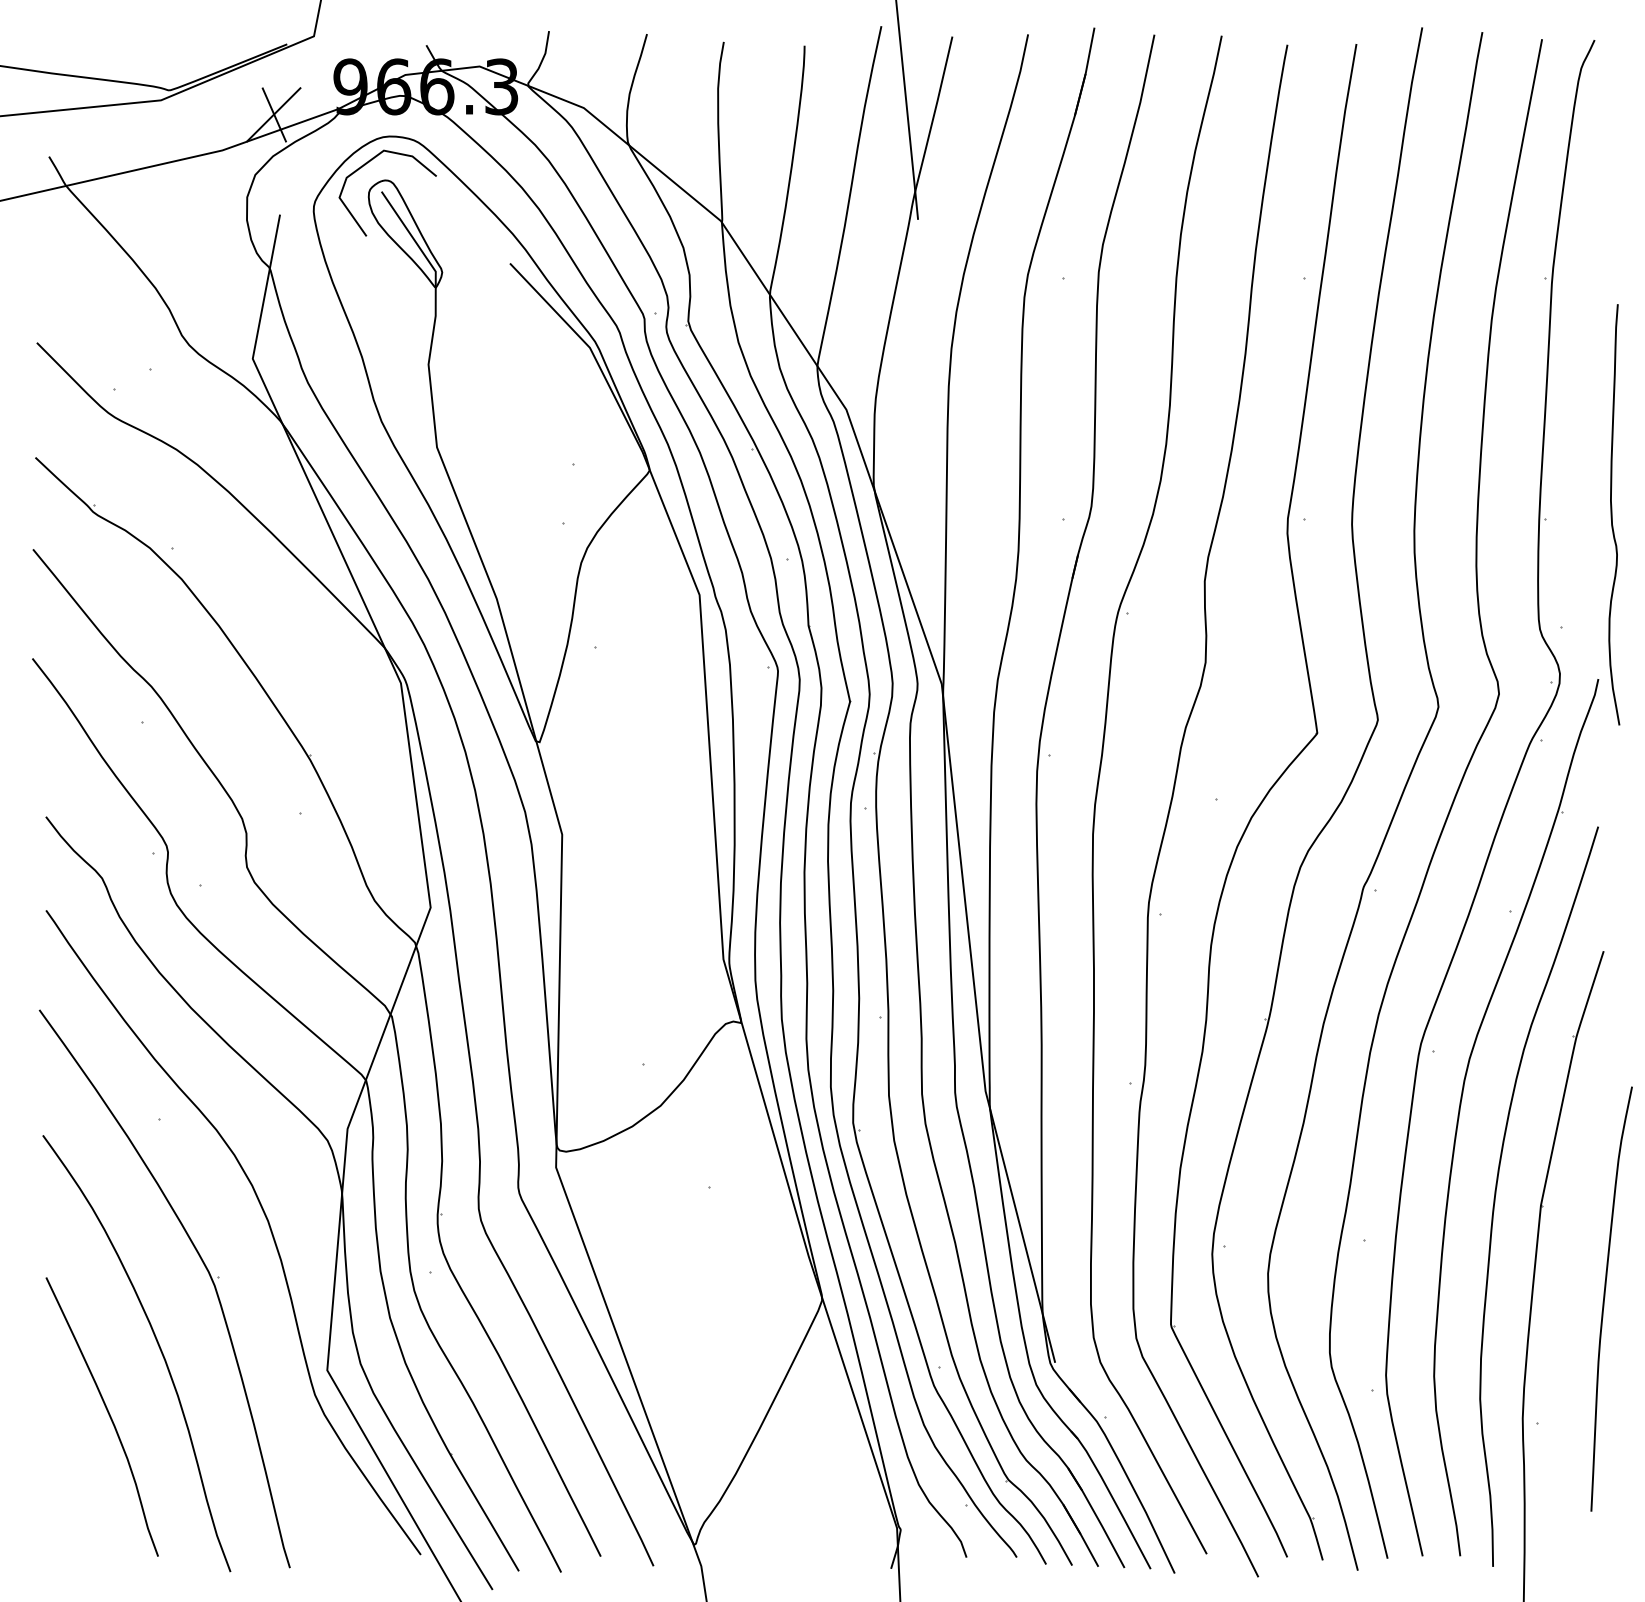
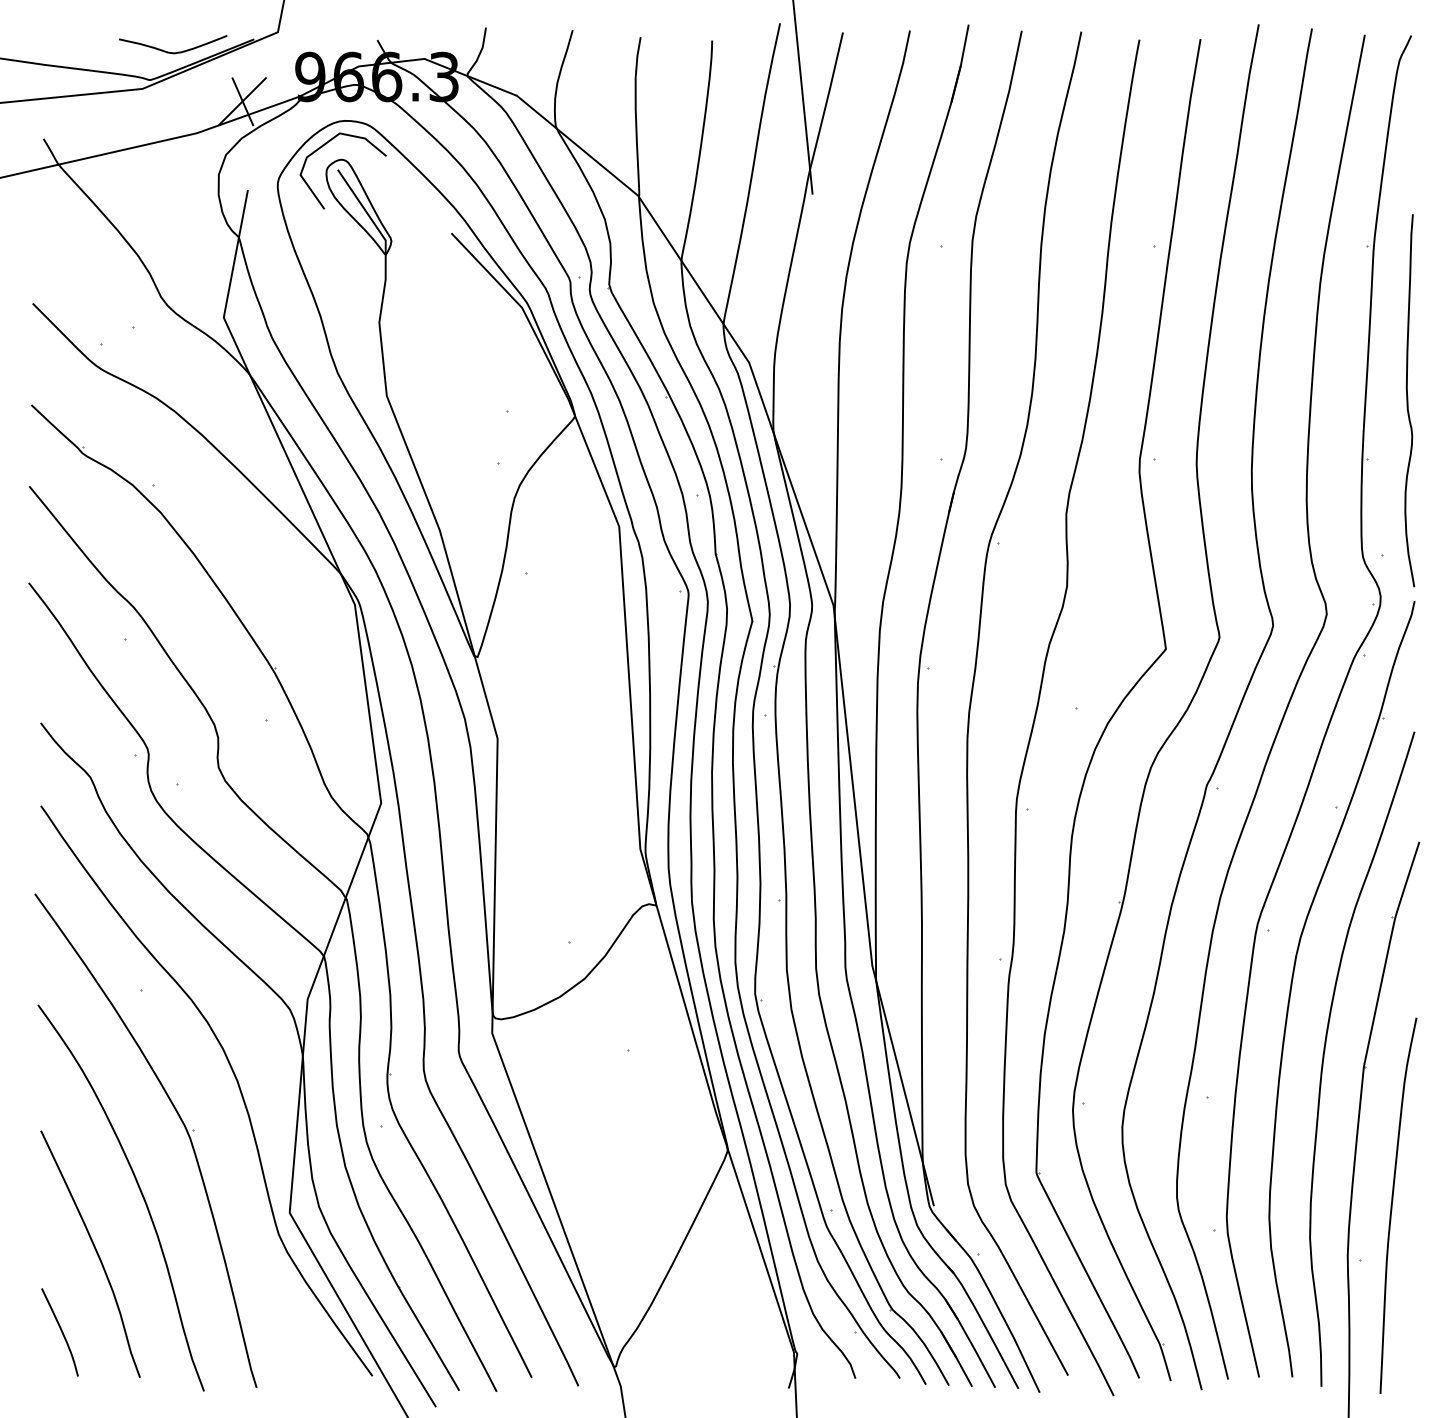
curve: (195, 59) -> (173, 52), added
curve: (1612, 514) -> (1408, 400), moved
curve: (1604, 1298) -> (1392, 1205), moved
curve: (69, 1505) -> (61, 1332), added

